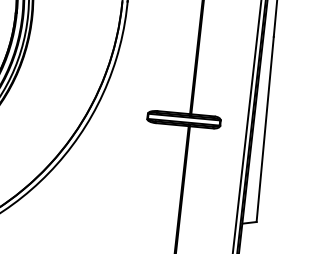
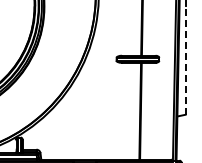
line: (265, 129) -> (185, 60), solid -> dashed

